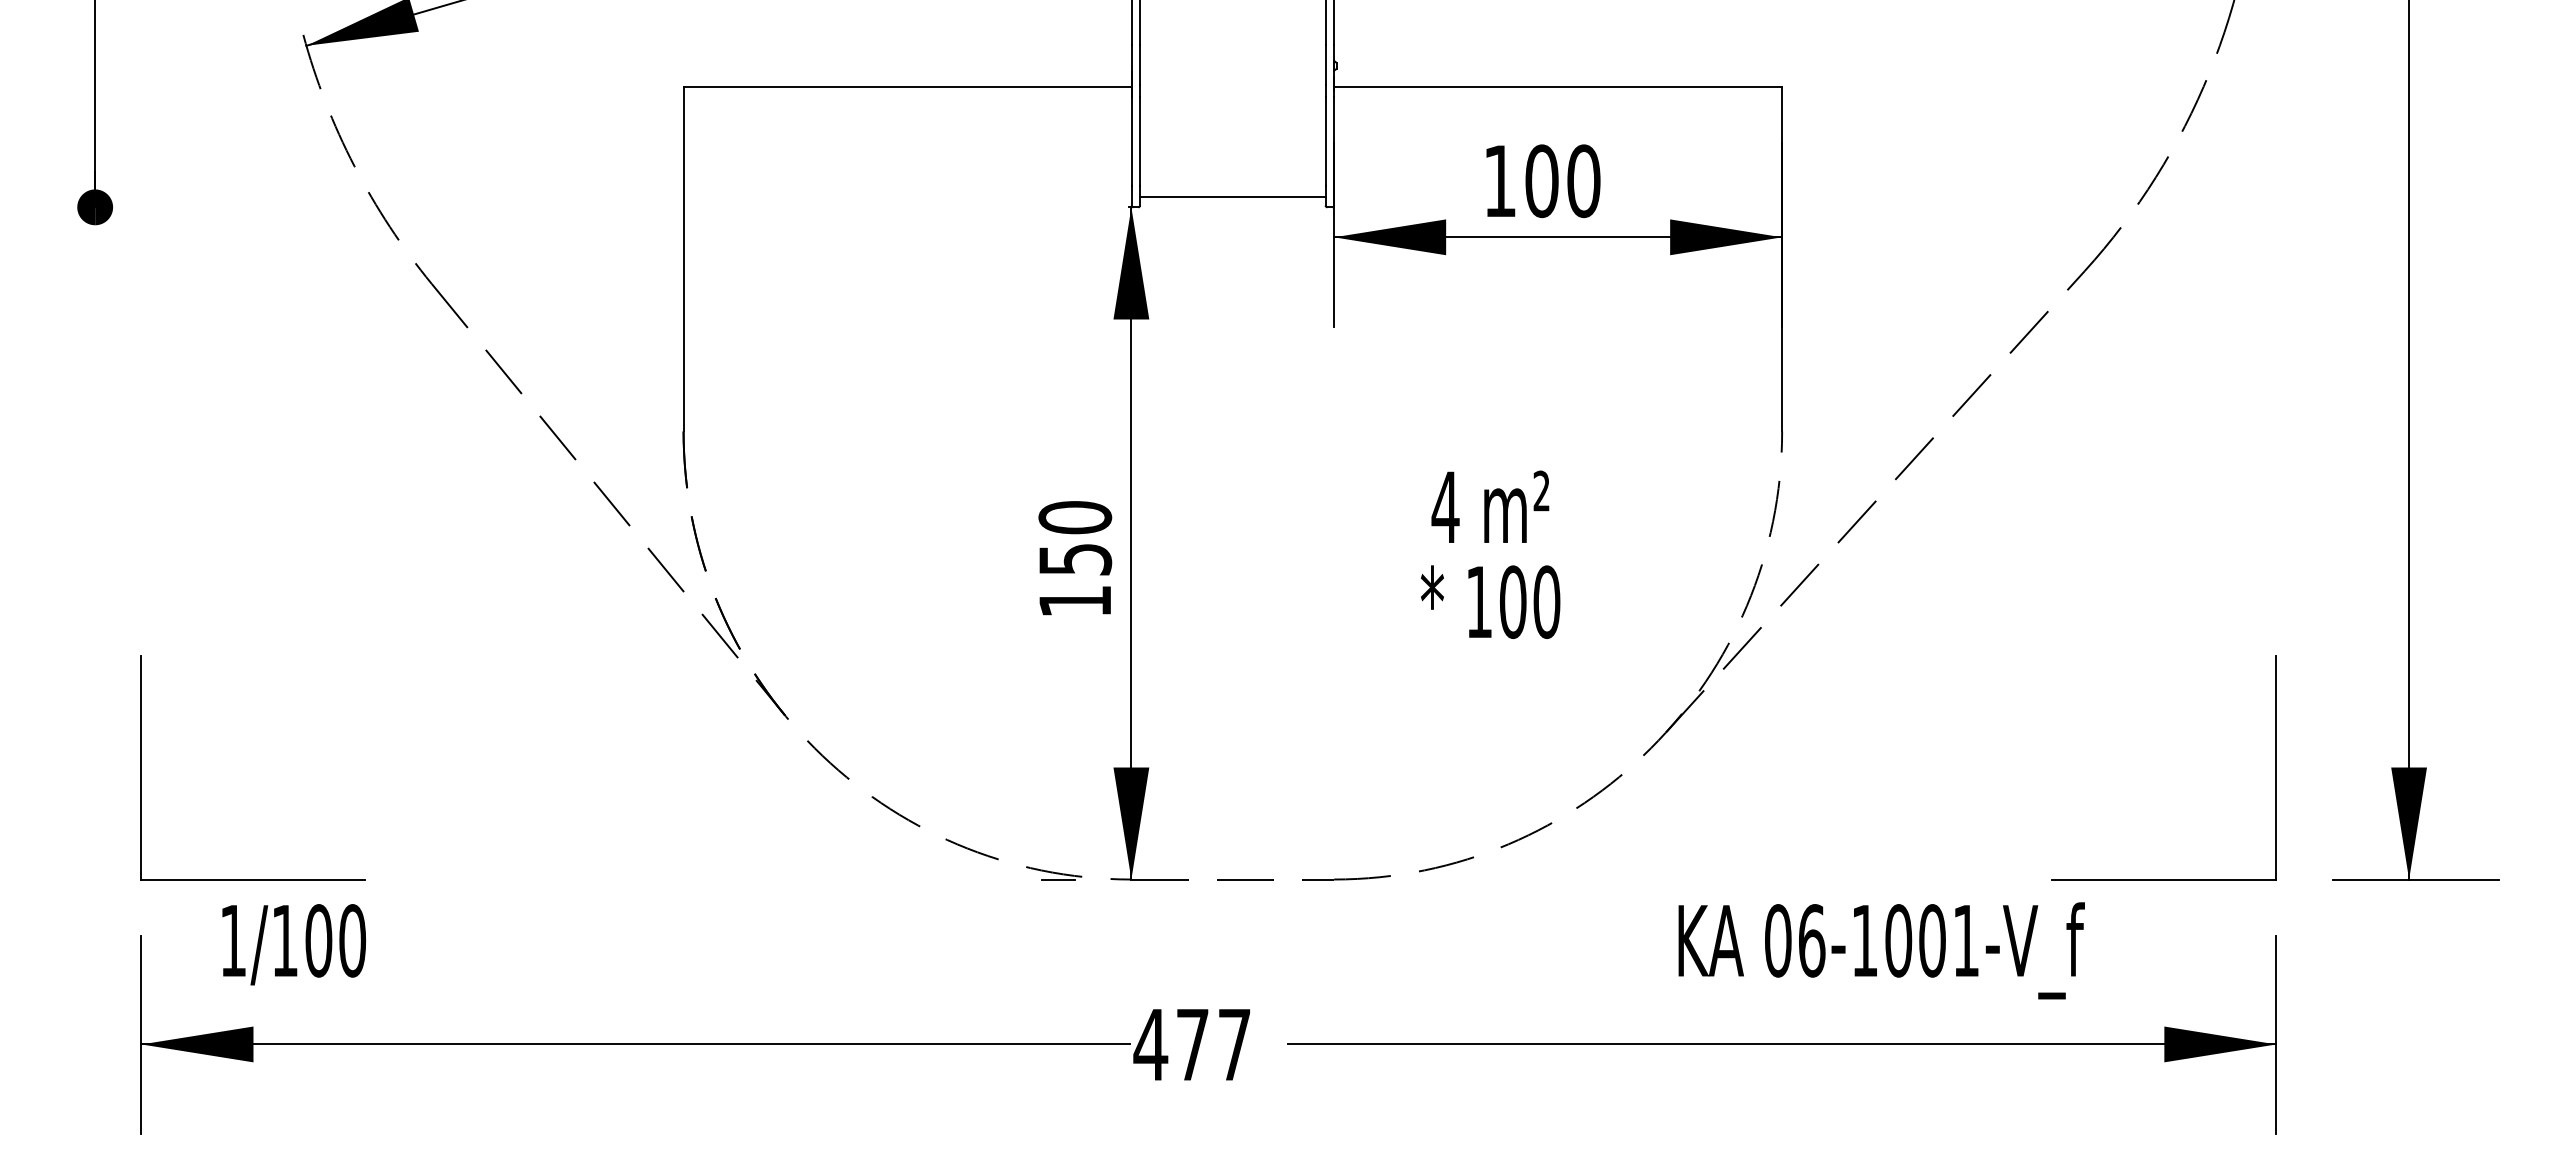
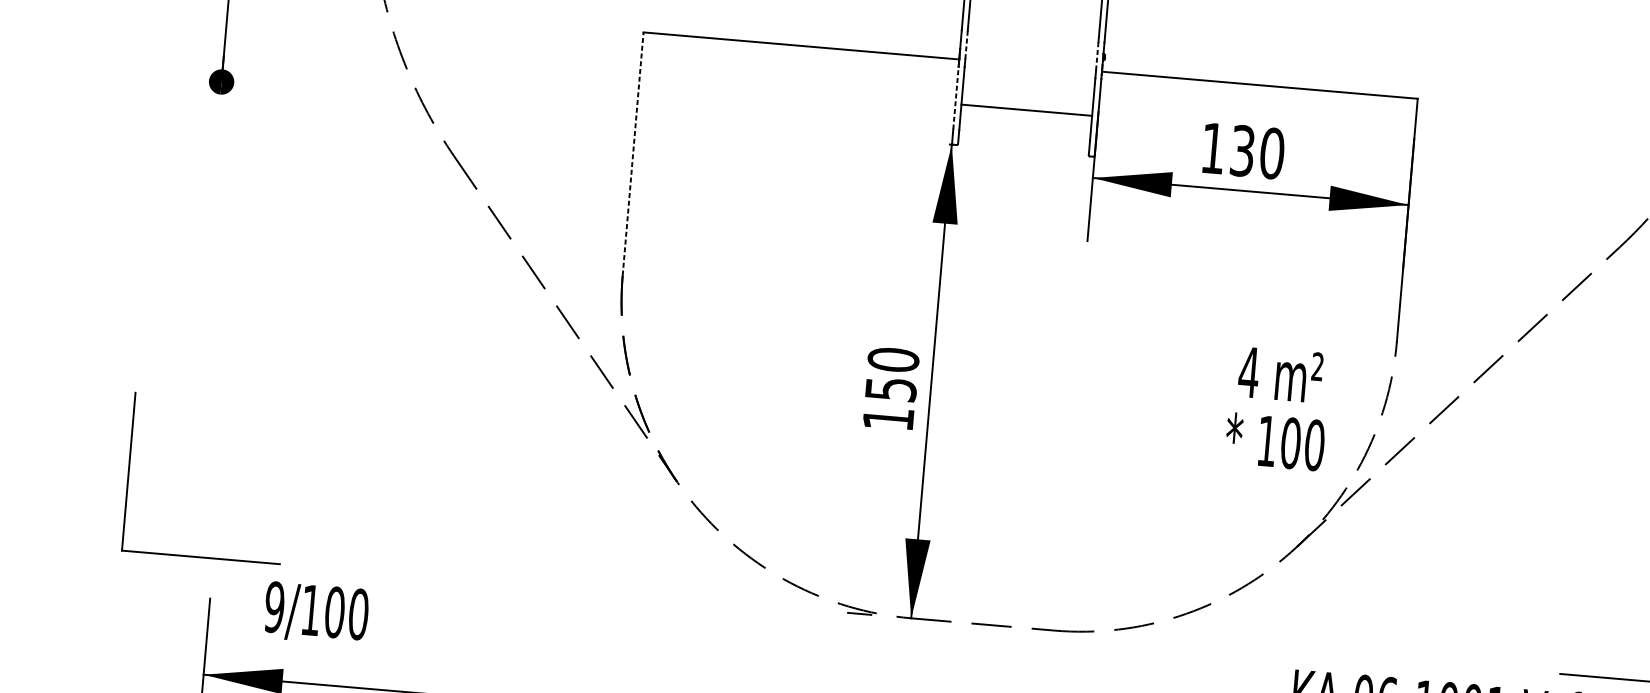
line: (1325, 64) -> (1097, 55), solid -> dashed
line: (1140, 65) -> (966, 45), solid -> dashed
line: (1131, 141) -> (955, 98), solid -> dashed
text: (1541, 181) -> (1242, 151), 100 -> 130
line: (1232, 196) -> (1026, 109), moved
line: (683, 258) -> (633, 153), solid -> dashed
text: (1490, 554) -> (1277, 408), moved
part: (141, 767) -> (128, 471), moved
text: (233, 940) -> (274, 607), 1/100 -> 9/100

